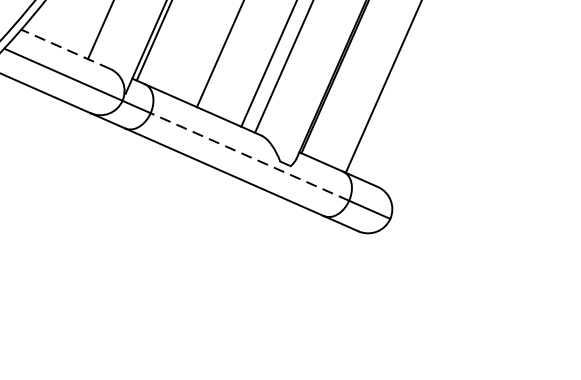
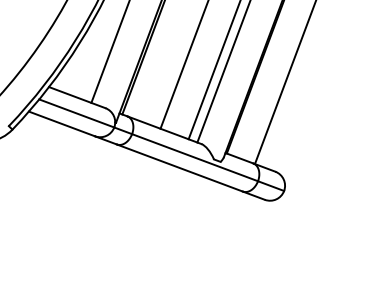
line: (64, 49) -> (76, 97), dashed -> solid
line: (249, 156) -> (194, 157), dashed -> solid

